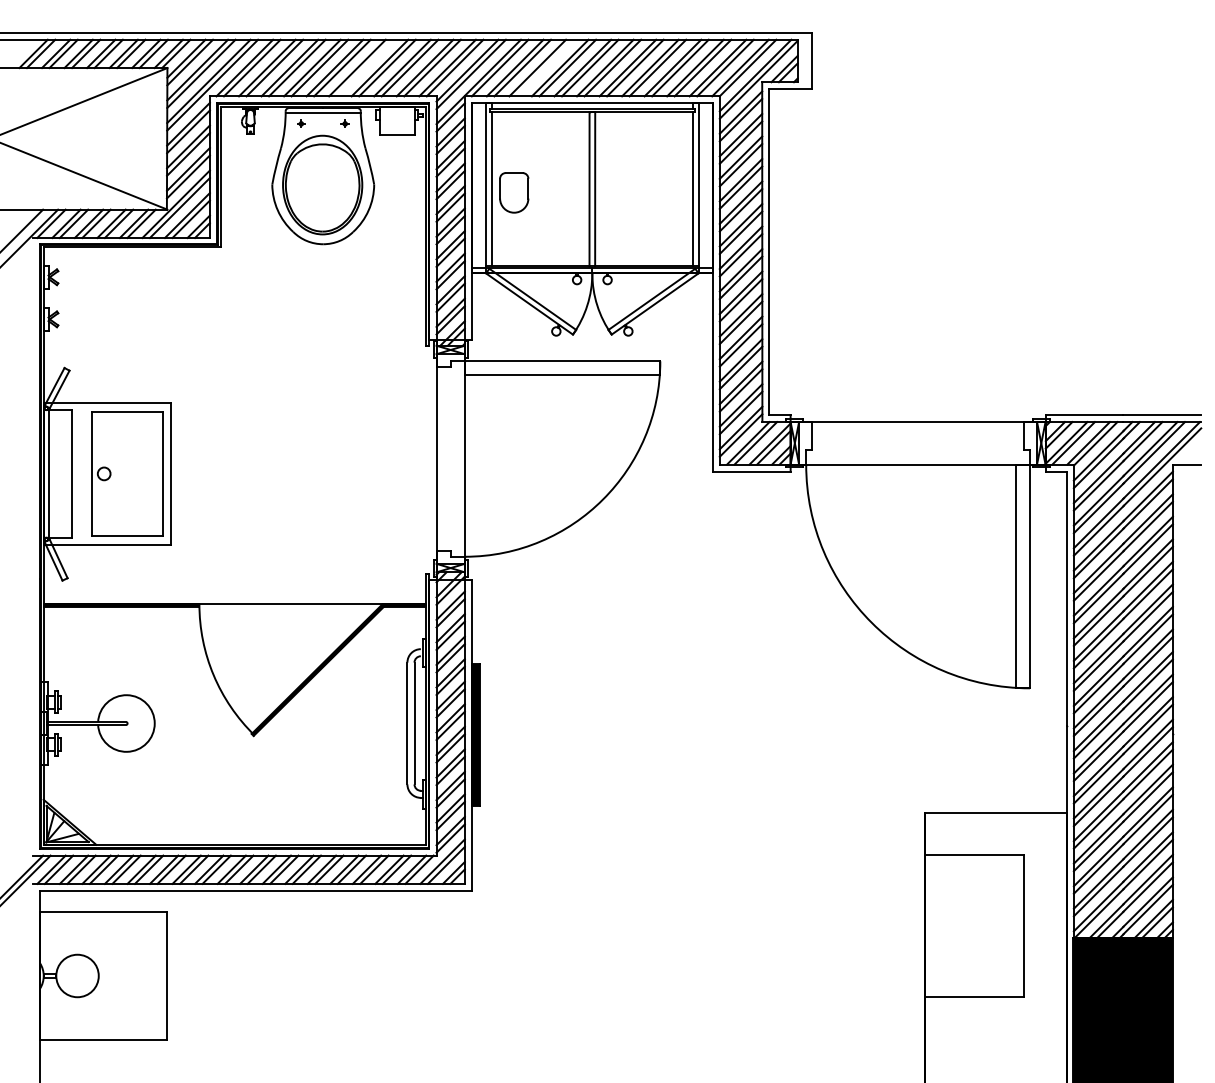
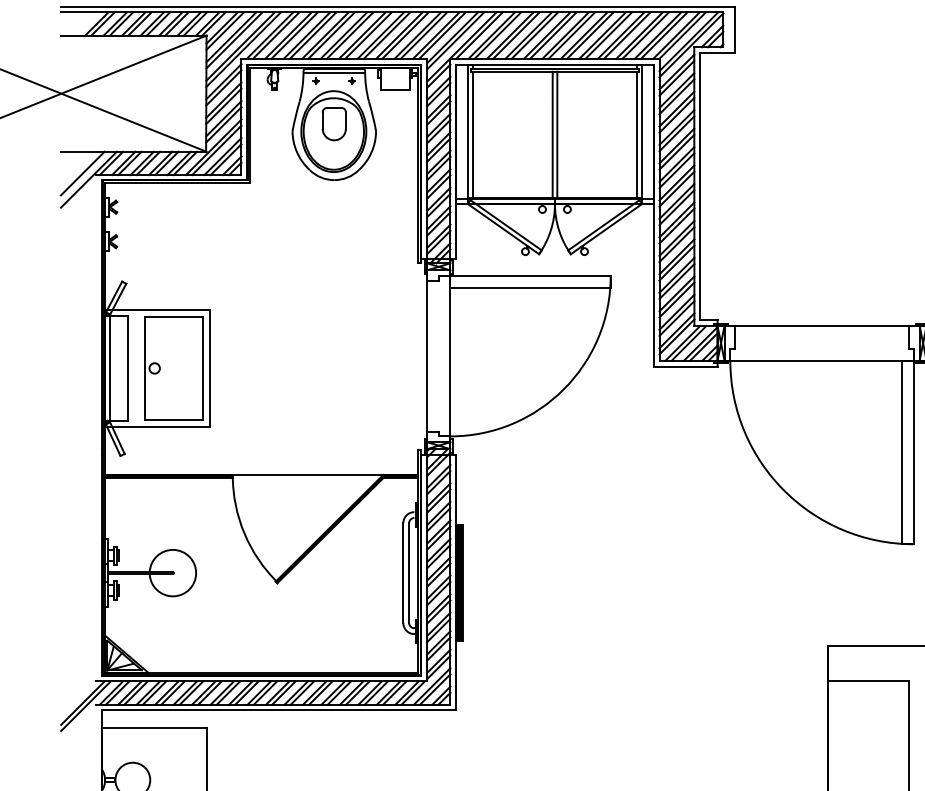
line: (364, 67) -> (368, 35), added
line: (544, 67) -> (515, 35), added
part: (514, 192) -> (334, 123), moved

